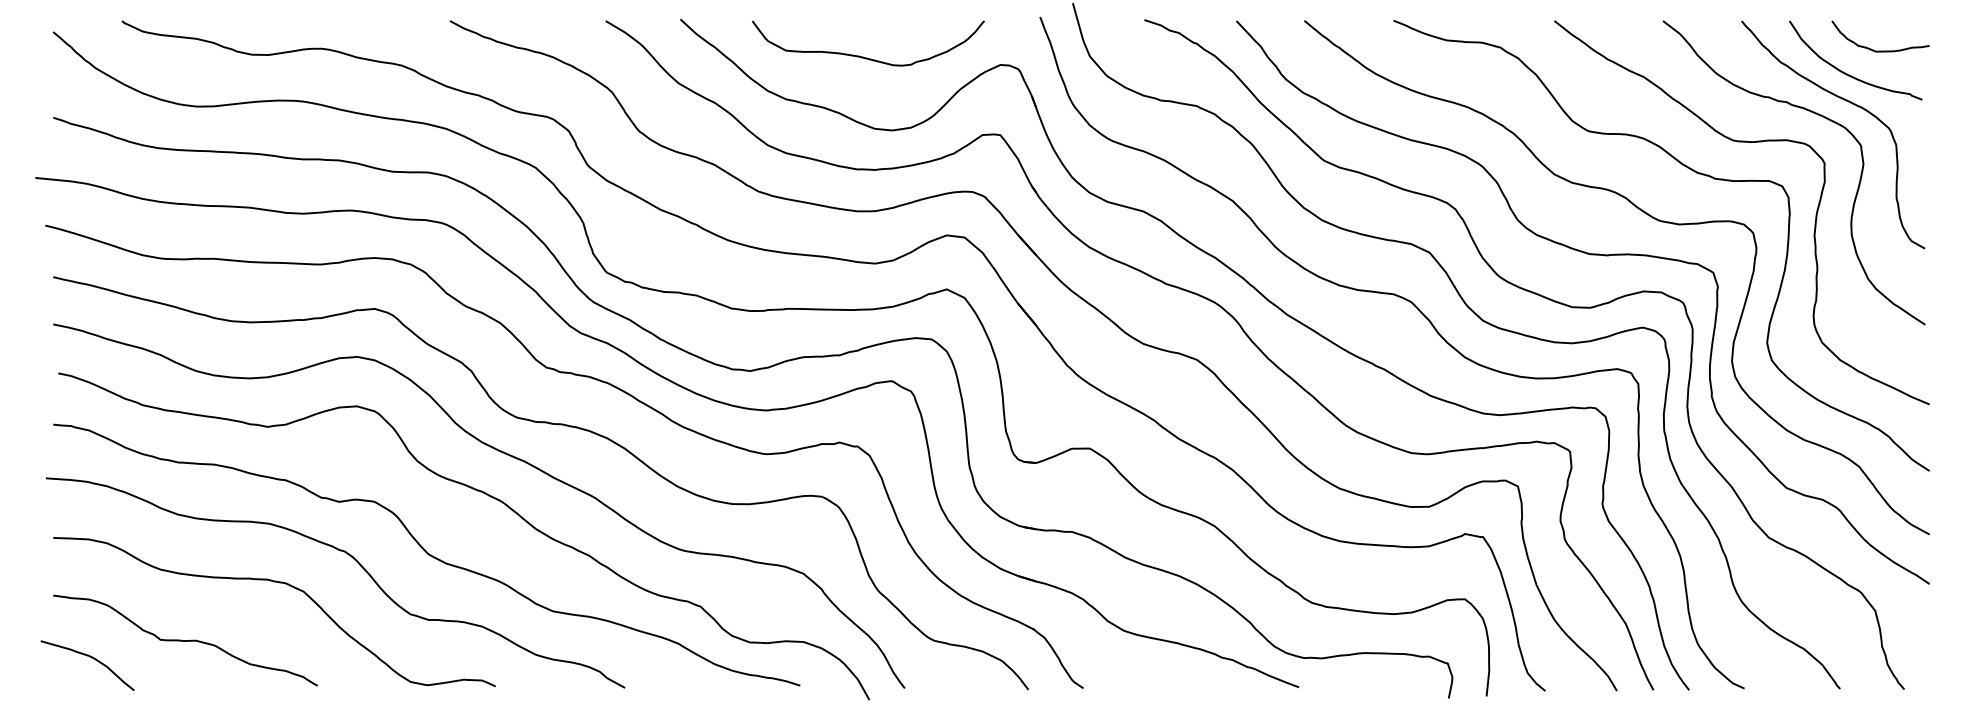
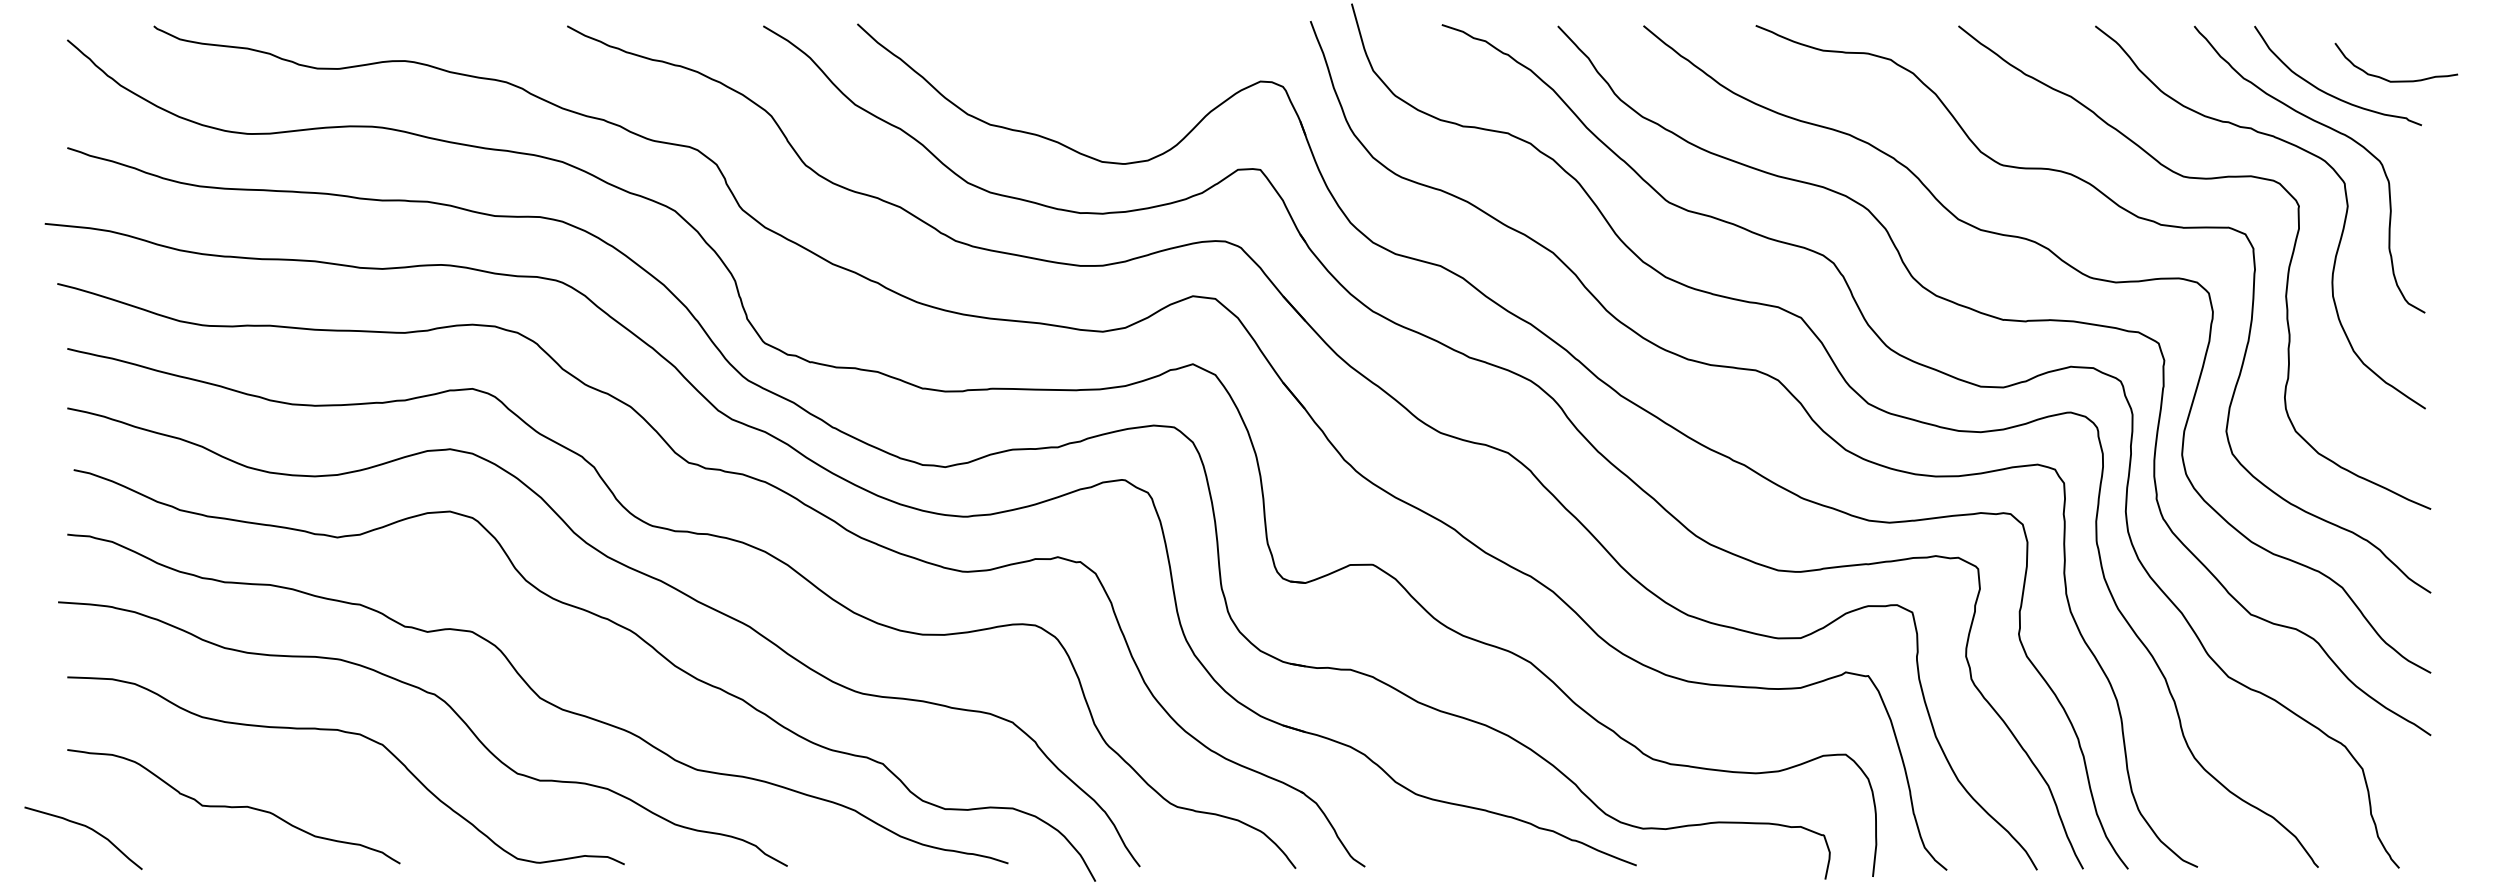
curve: (1880, 50) -> (2396, 80), moved
curve: (864, 57) -> (1089, 71), removed
curve: (90, 657) -> (87, 828), moved

